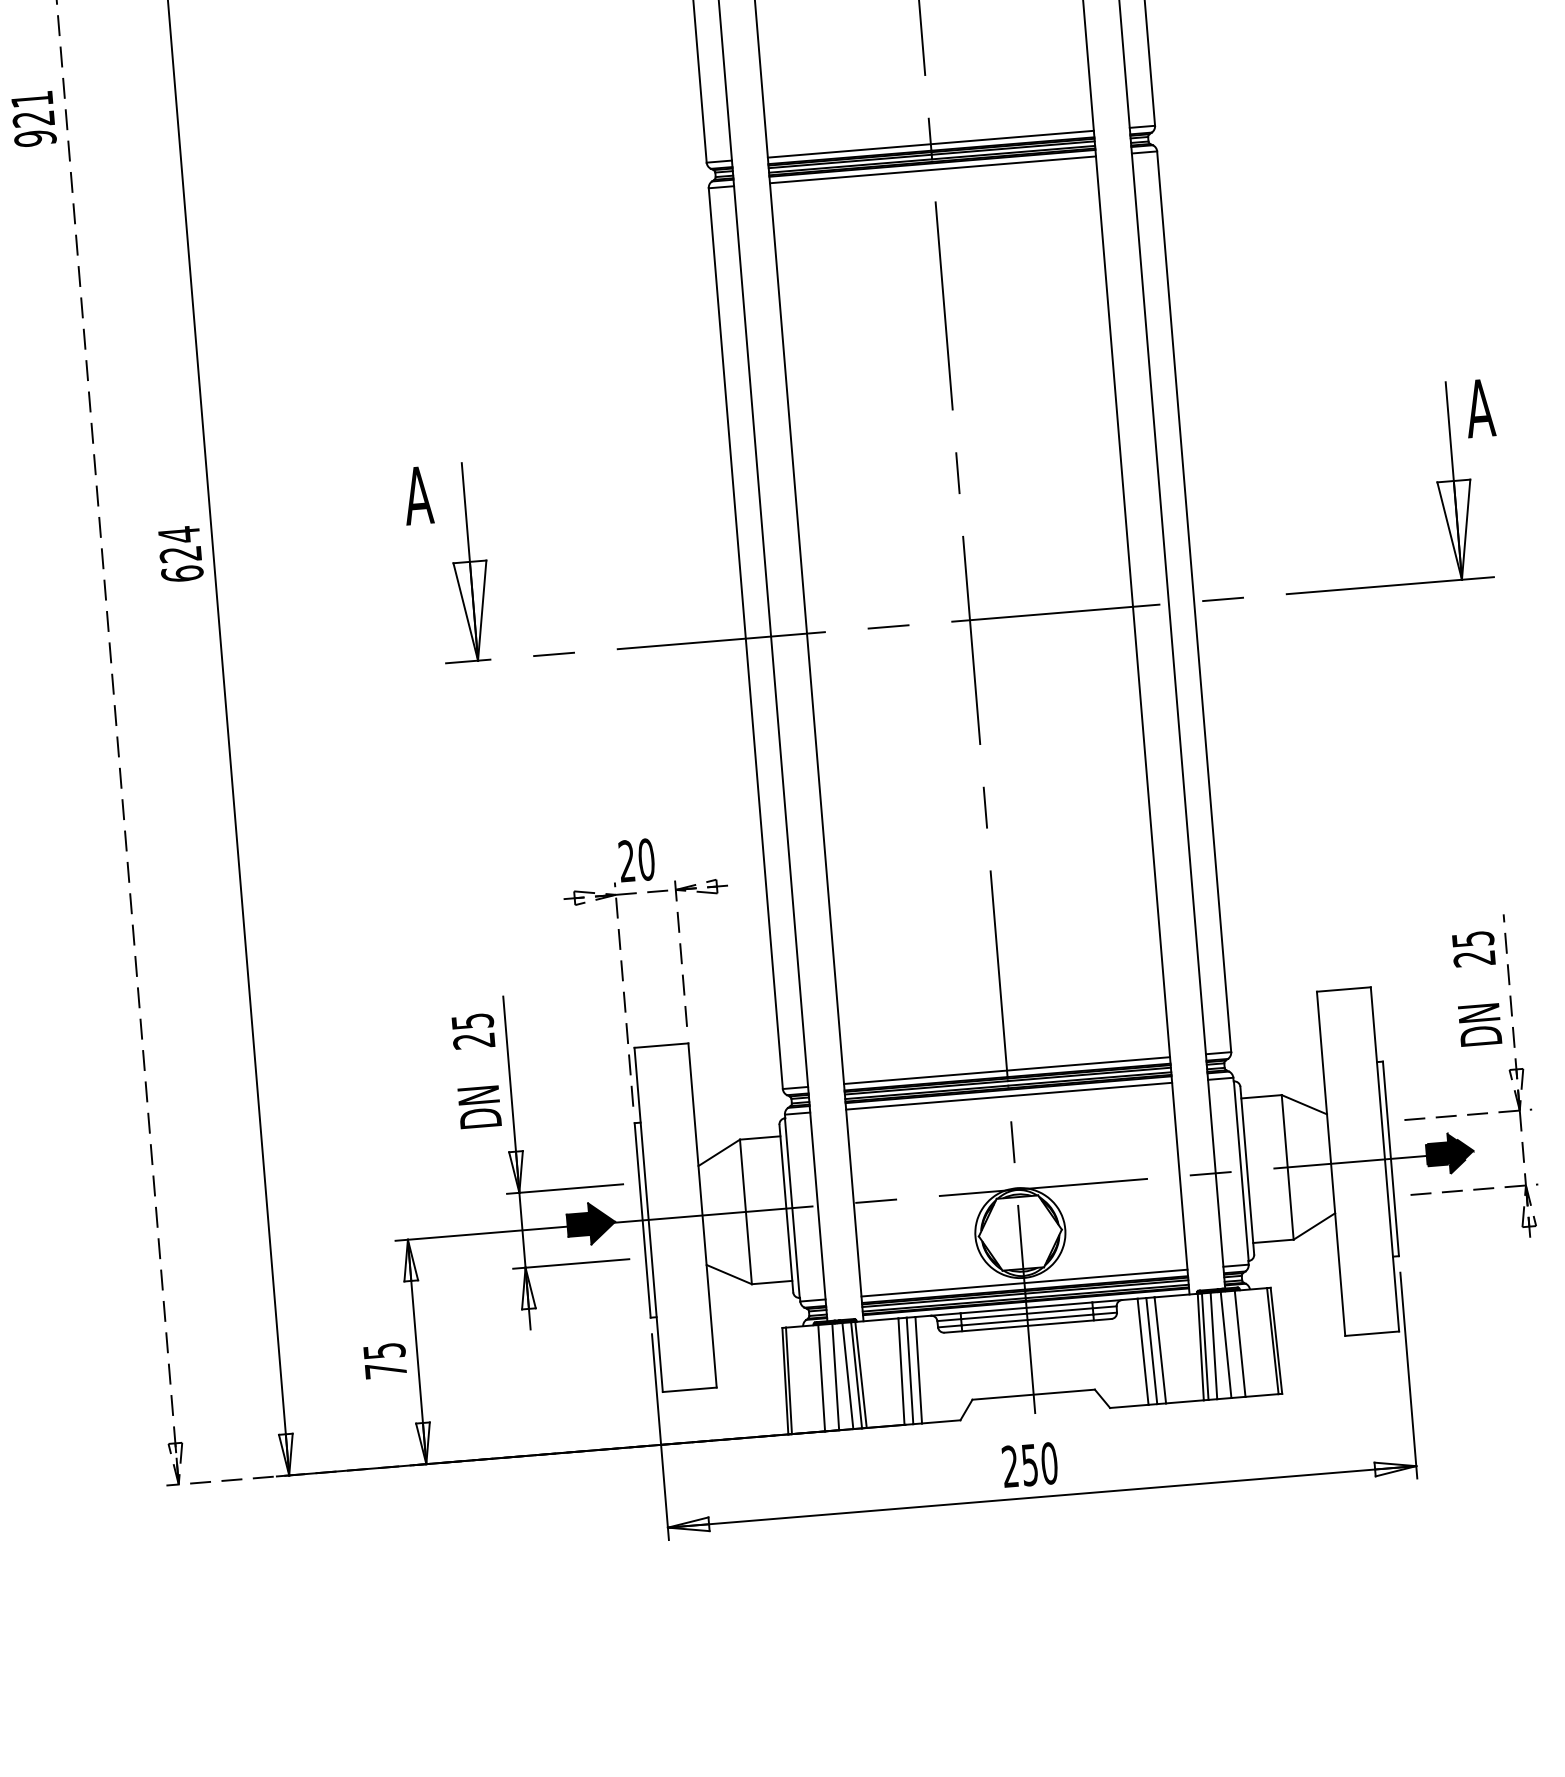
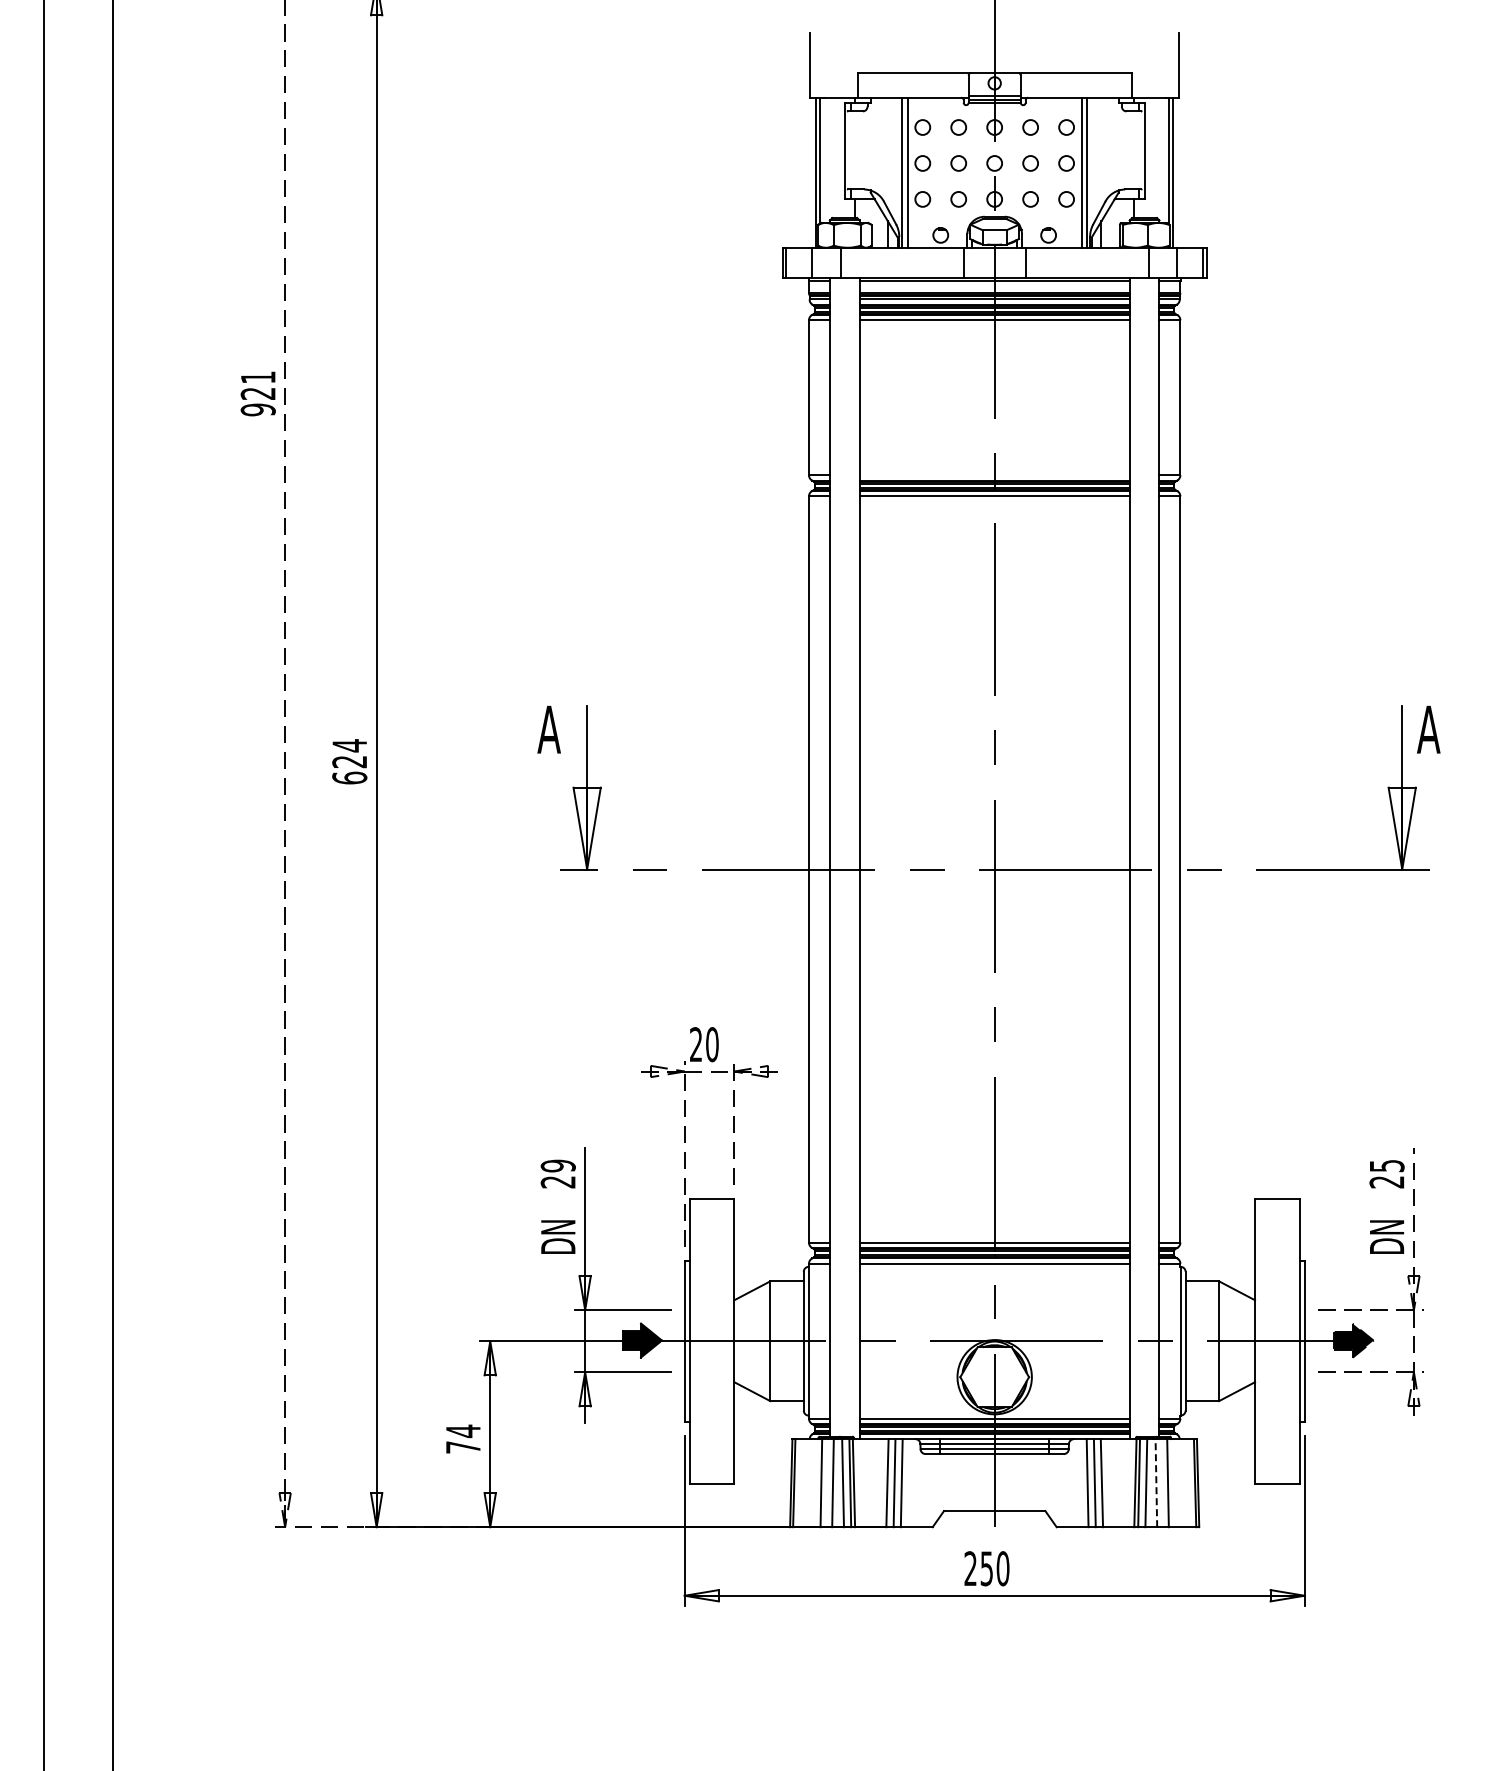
line: (930, 144) -> (994, 475), removed
text: (471, 1020) -> (557, 1165), 25 -> 29
line: (1226, 1344) -> (1156, 1482), solid -> dashed
text: (384, 1351) -> (463, 1431), 75 -> 74

